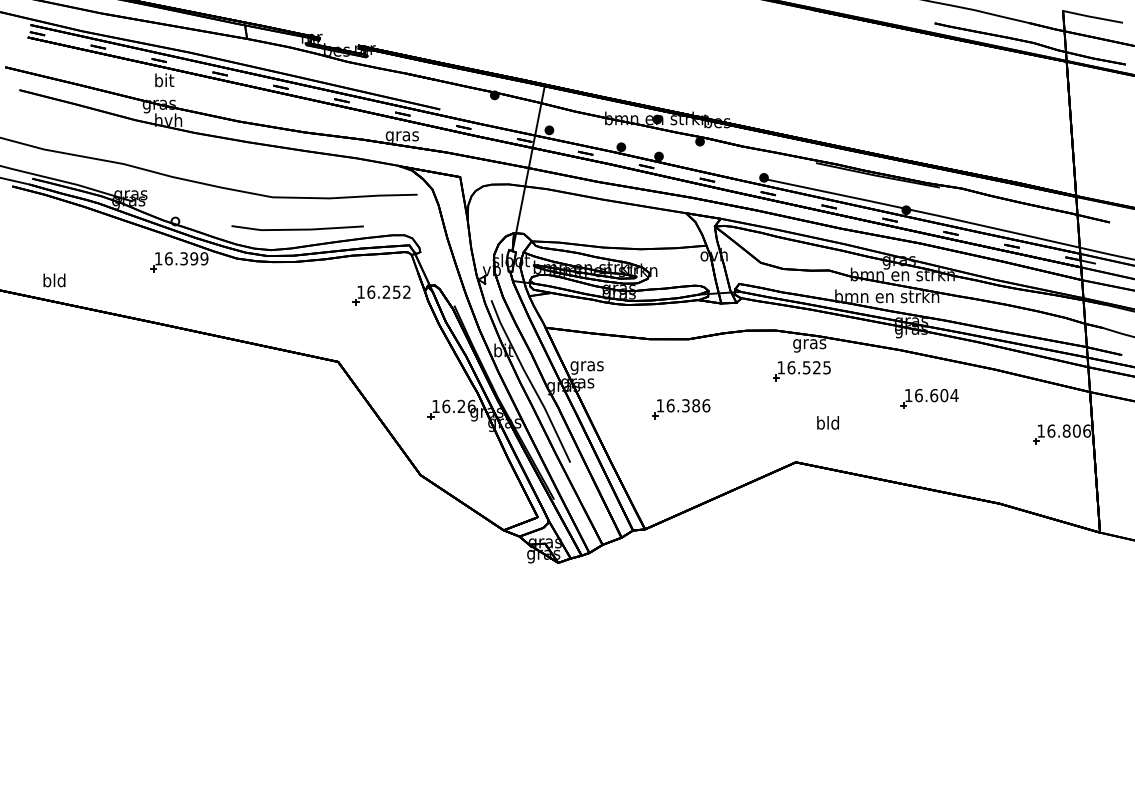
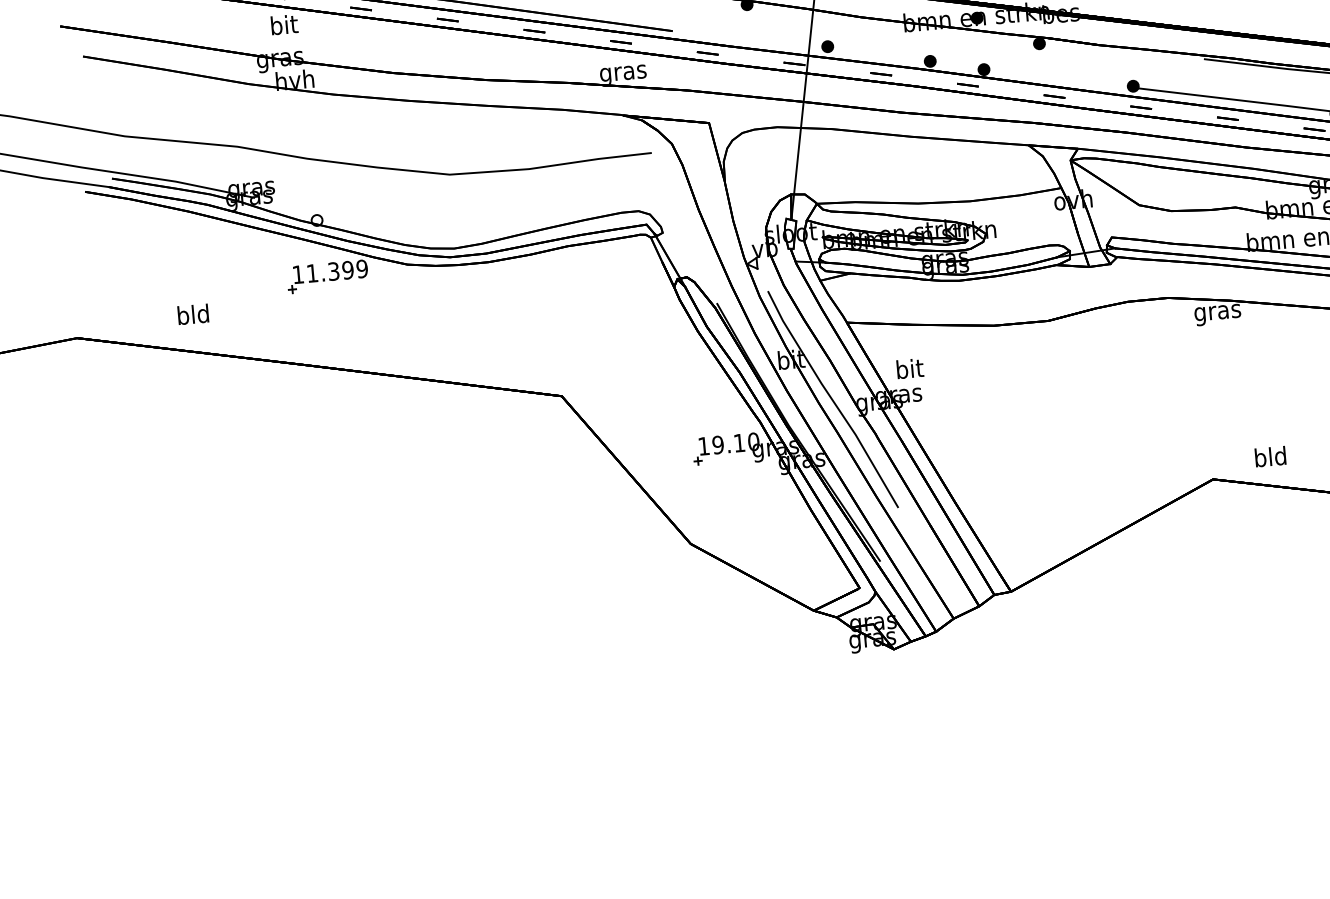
line: (297, 228) -> (488, 215), removed
text: (168, 258) -> (312, 273), 16.399 -> 11.399
text: (54, 280) -> (193, 314), moved
part: (381, 295) -> (613, 298), removed
text: (586, 365) -> (908, 370), gras -> bit
part: (801, 371) -> (1209, 351), removed
text: (458, 406) -> (735, 443), 16.26 -> 19.10
part: (681, 409) -> (1046, 419), removed
text: (827, 422) -> (1269, 456), moved

